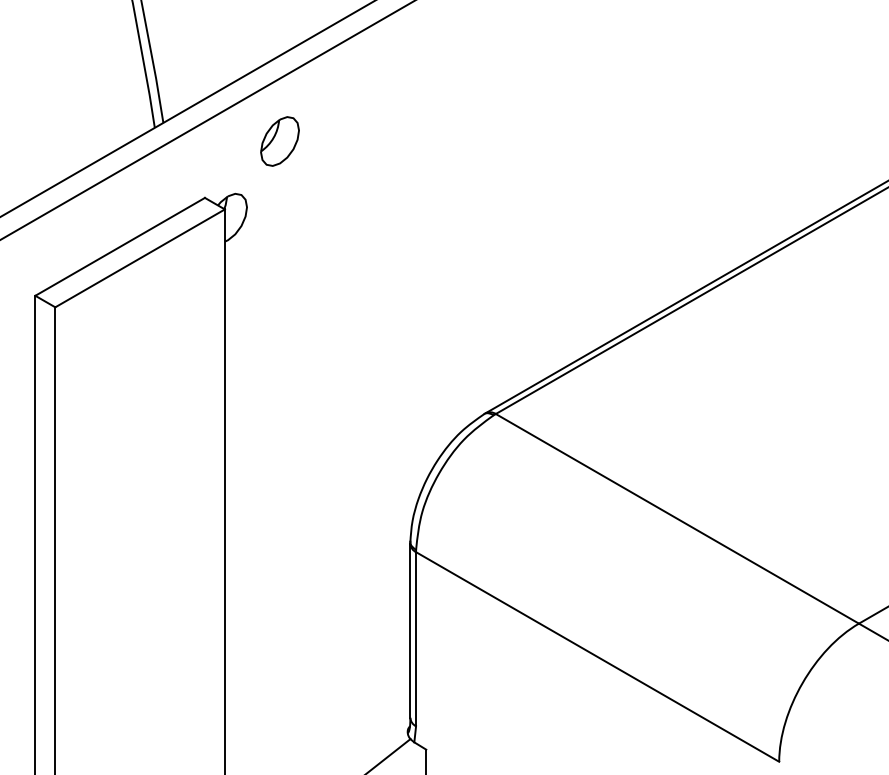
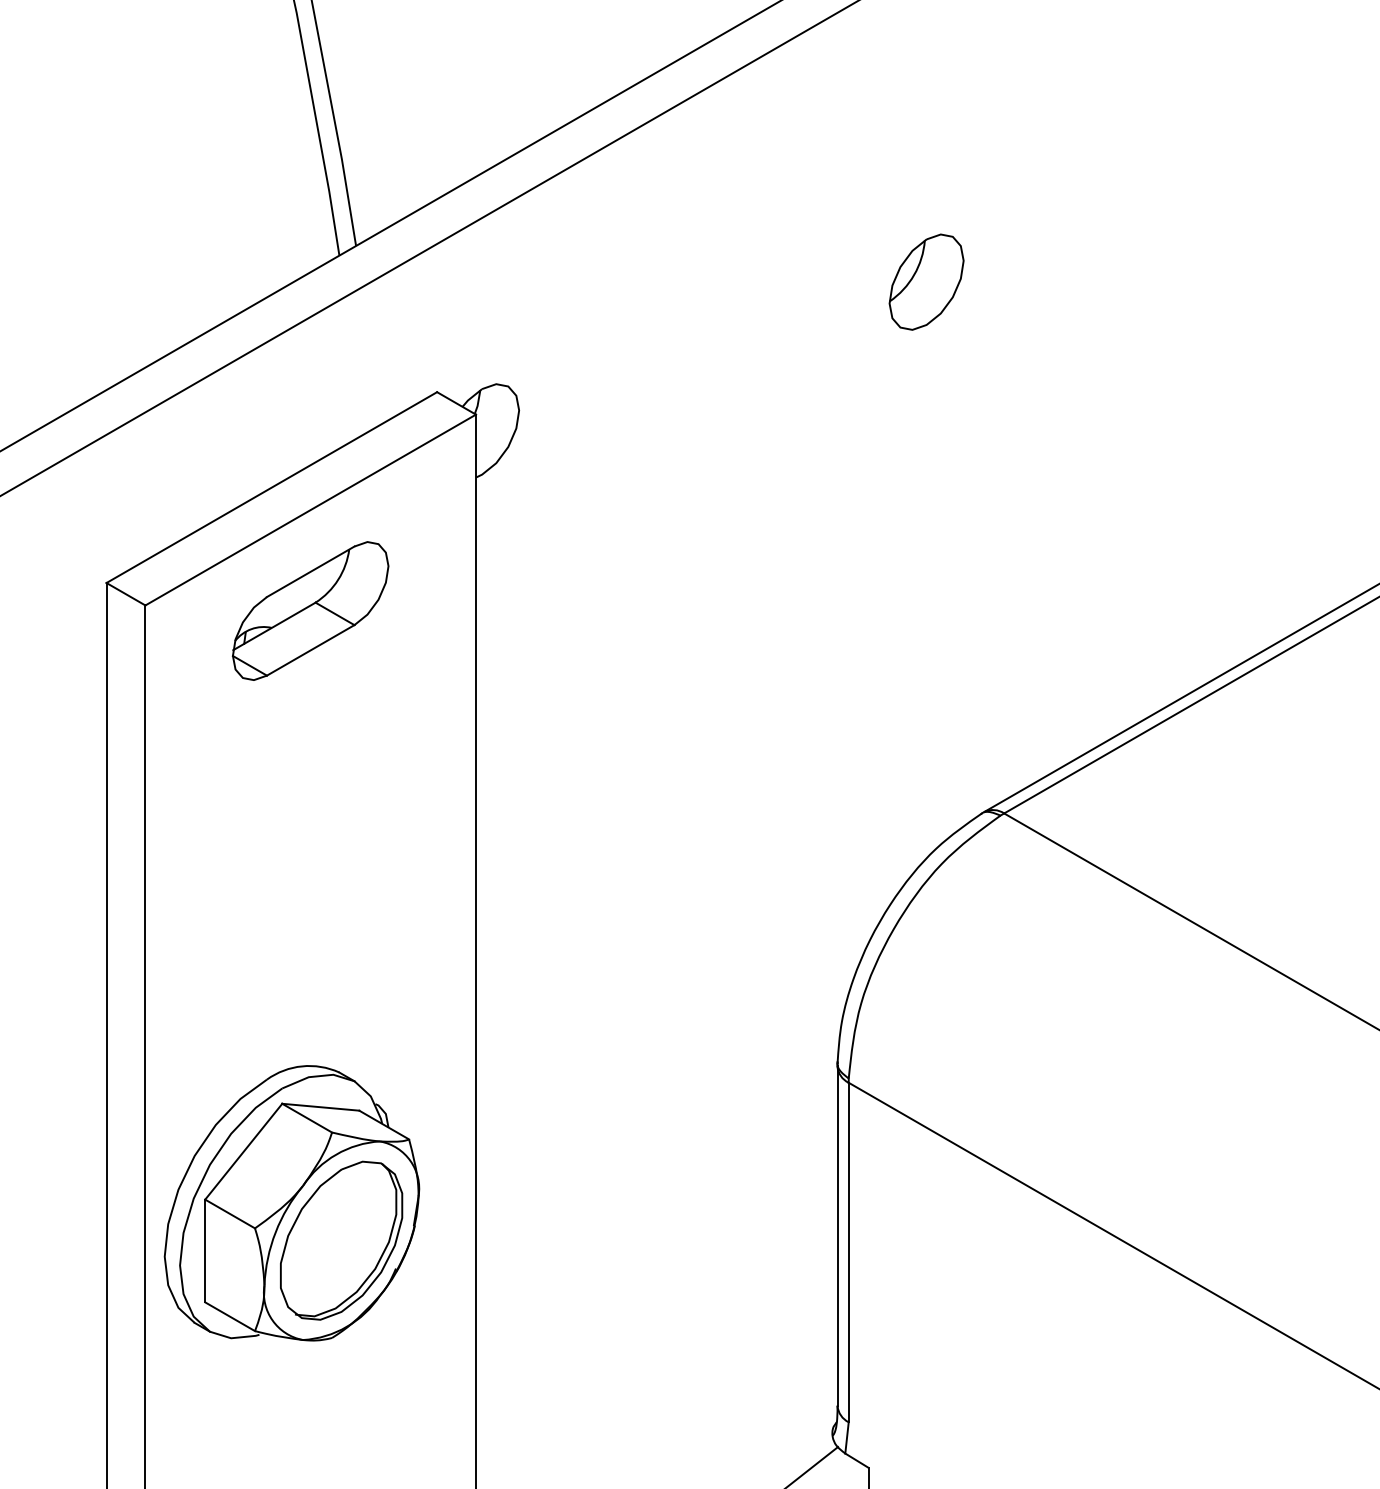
part: (279, 141) -> (925, 282), moved
part: (139, 309) -> (309, 609), added
part: (130, 613) -> (291, 1202), added

